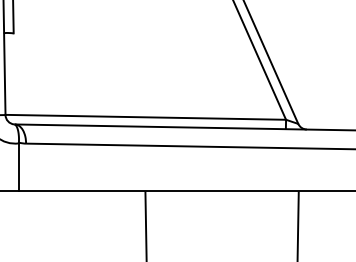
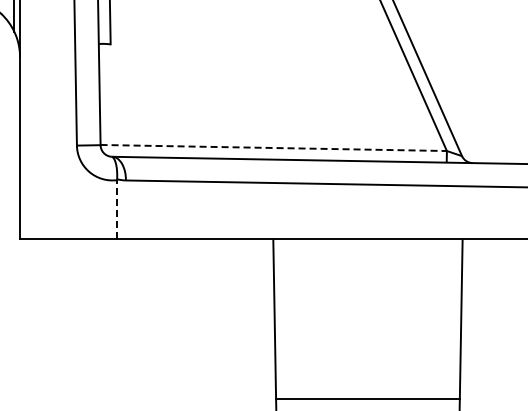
line: (146, 117) -> (274, 148), solid -> dashed
line: (19, 167) -> (117, 209), solid -> dashed

